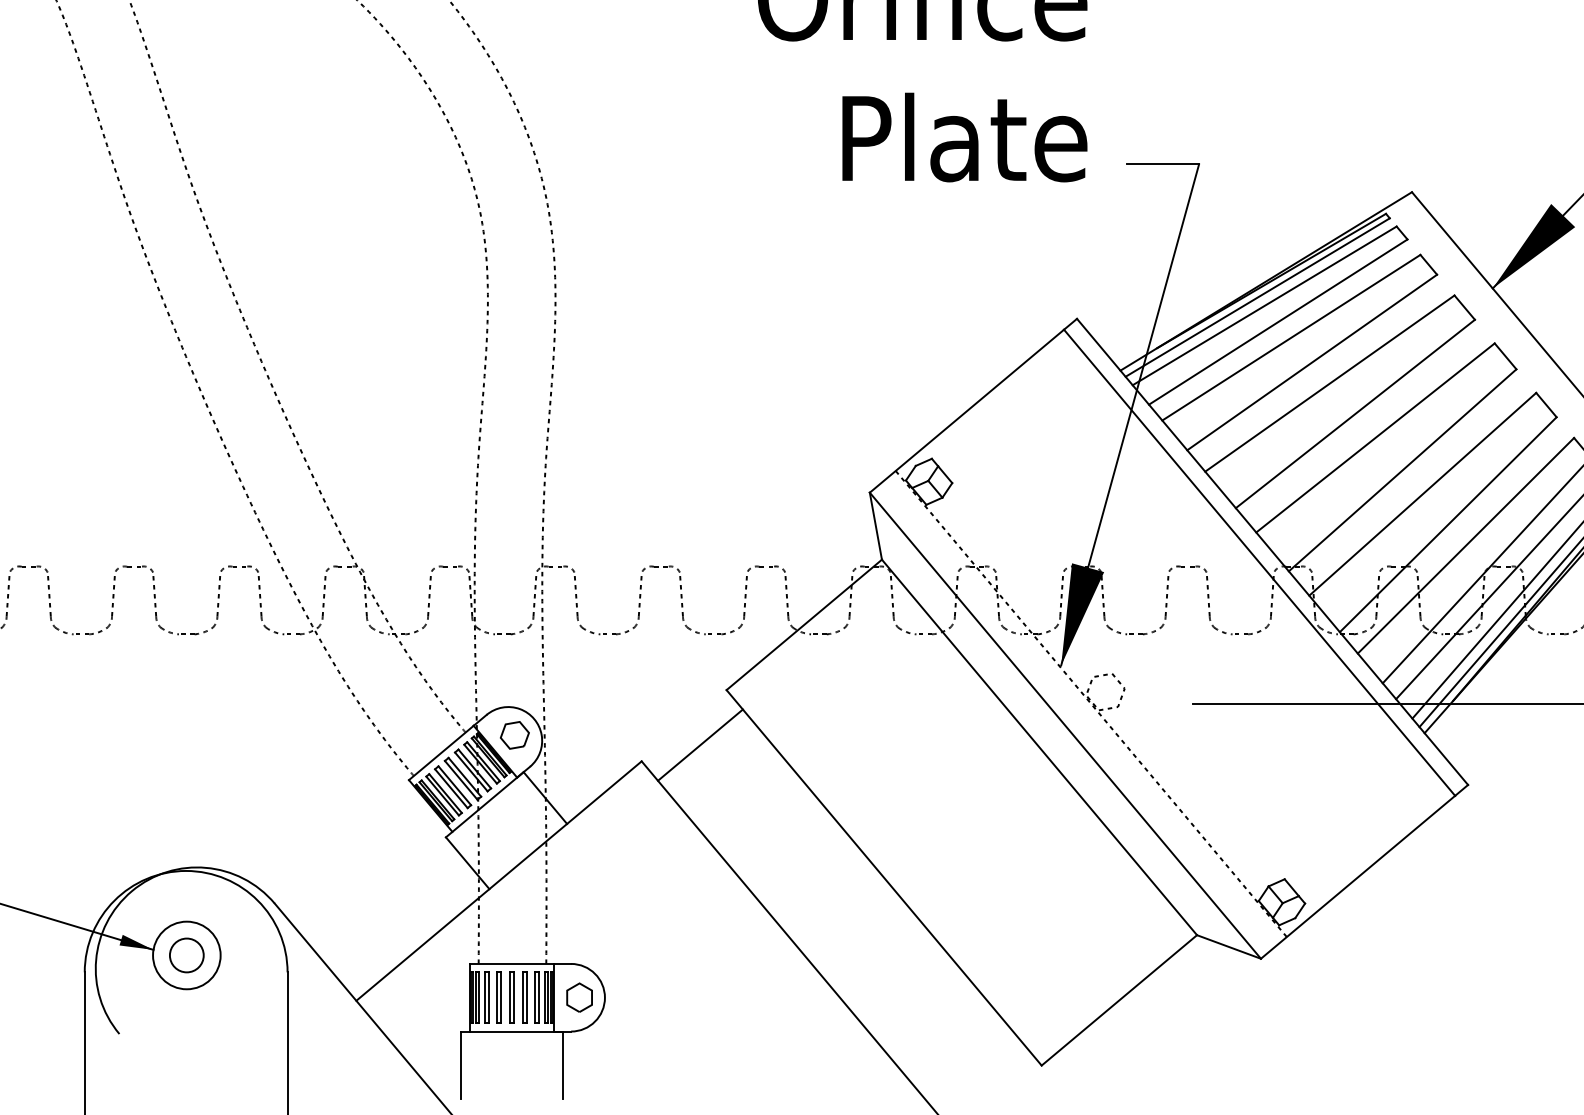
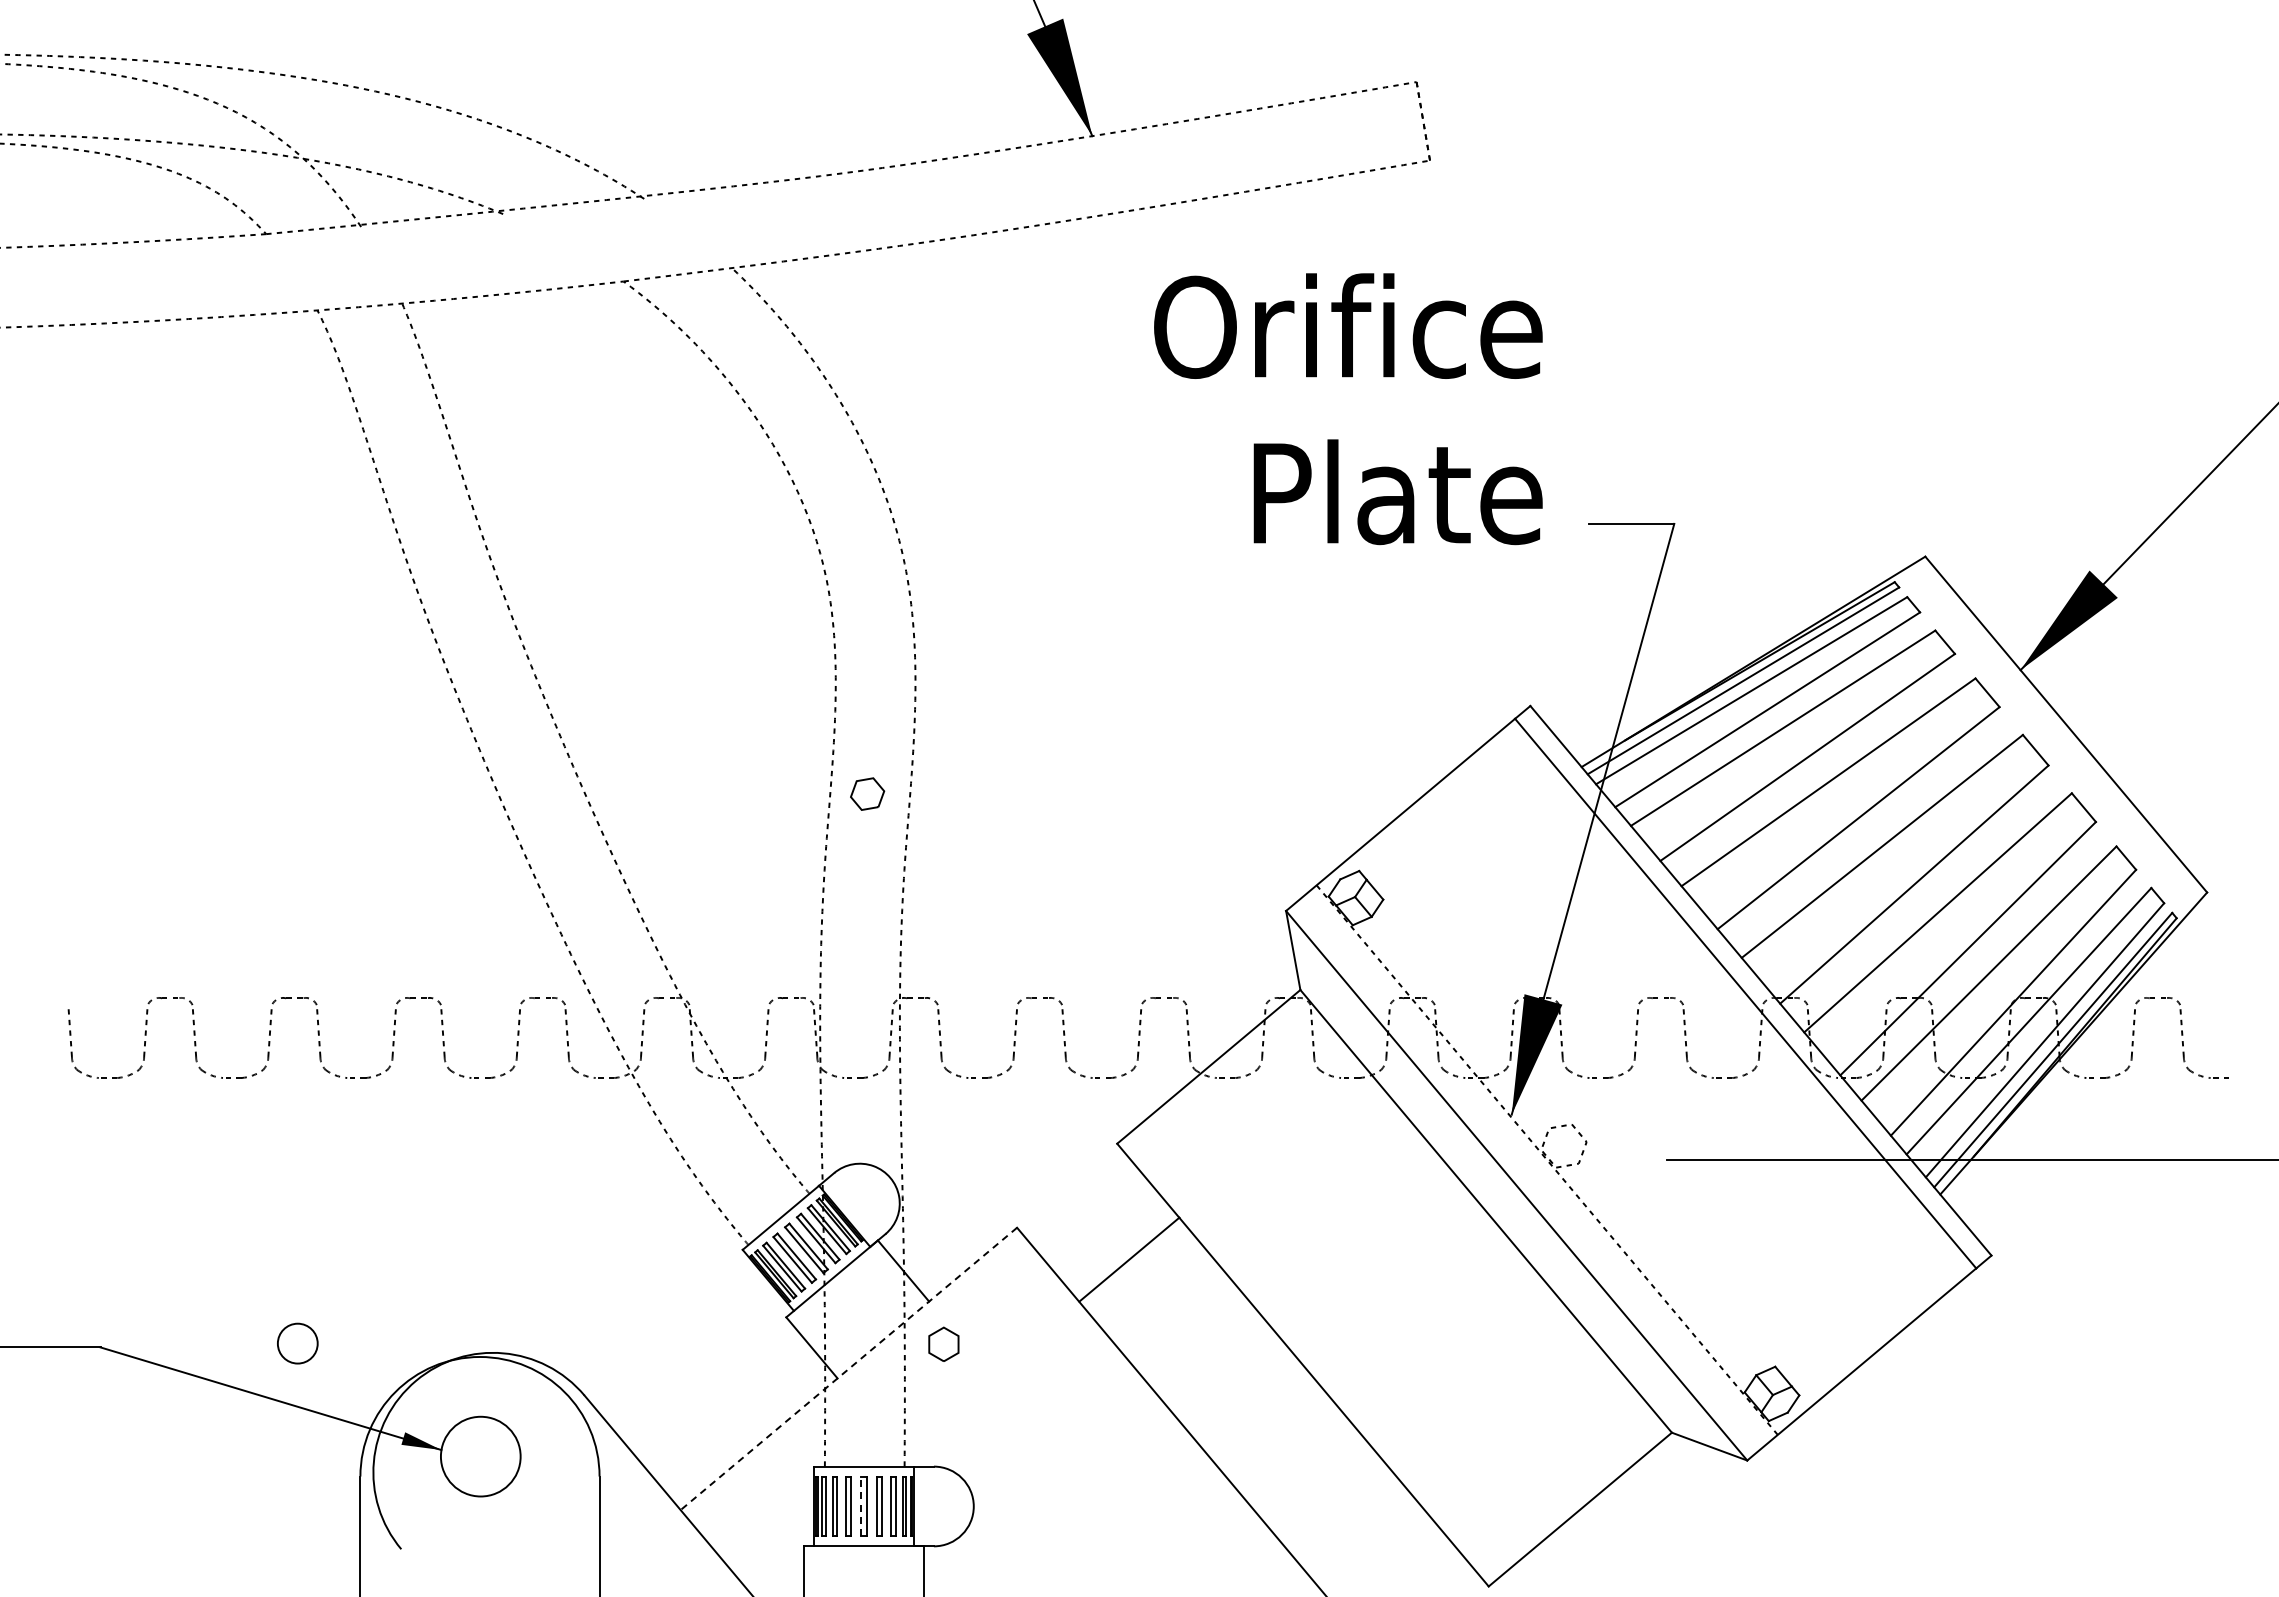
part: (514, 734) -> (867, 793), moved
line: (700, 745) -> (1129, 1259), moved
line: (498, 880) -> (848, 1368), solid -> dashed
circle: (186, 955) -> (297, 1343), moved
part: (579, 996) -> (943, 1343), moved
line: (509, 997) -> (861, 1506), solid -> dashed

